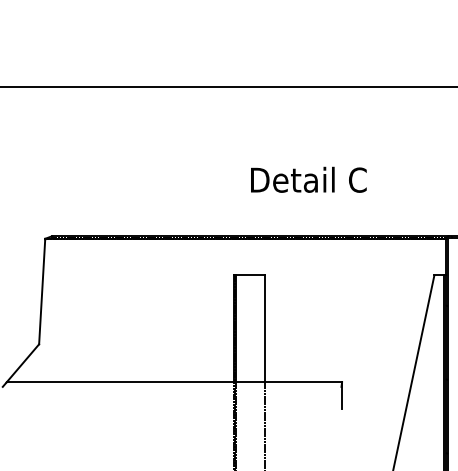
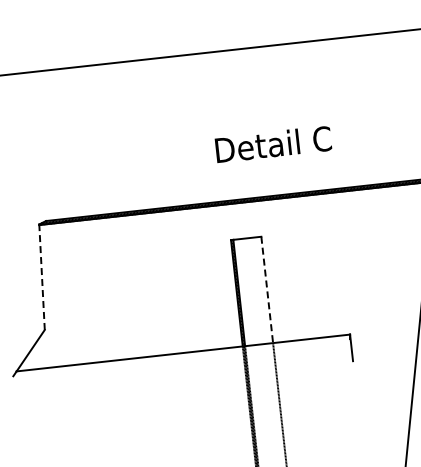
text: (308, 179) -> (273, 143), moved
line: (42, 291) -> (42, 277), solid -> dashed
line: (264, 329) -> (267, 290), solid -> dashed

